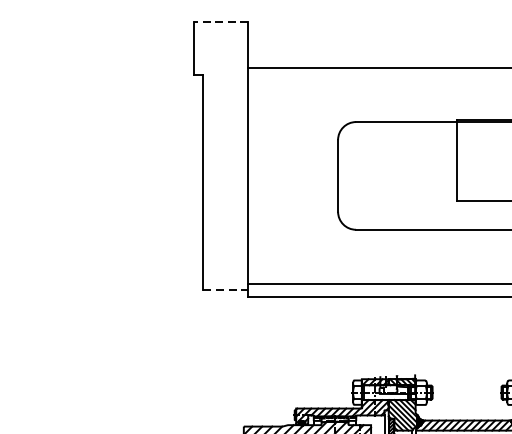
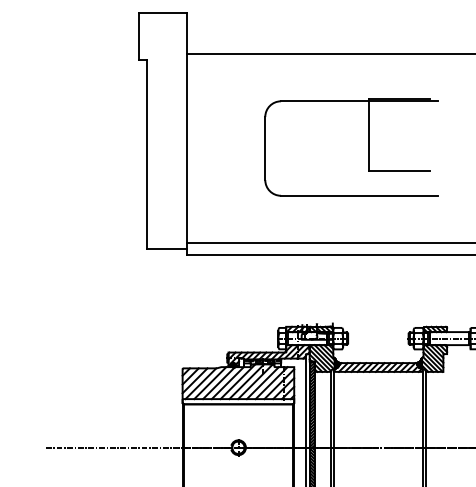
line: (220, 21) -> (162, 13), dashed -> solid
line: (225, 289) -> (166, 248), dashed -> solid

